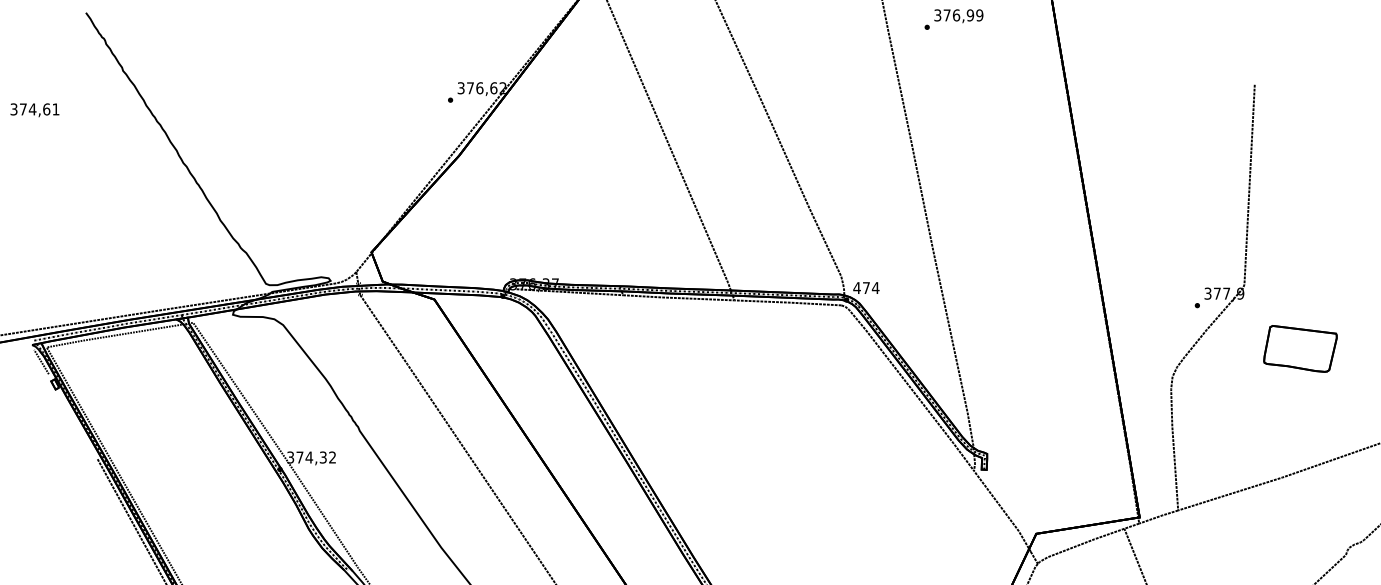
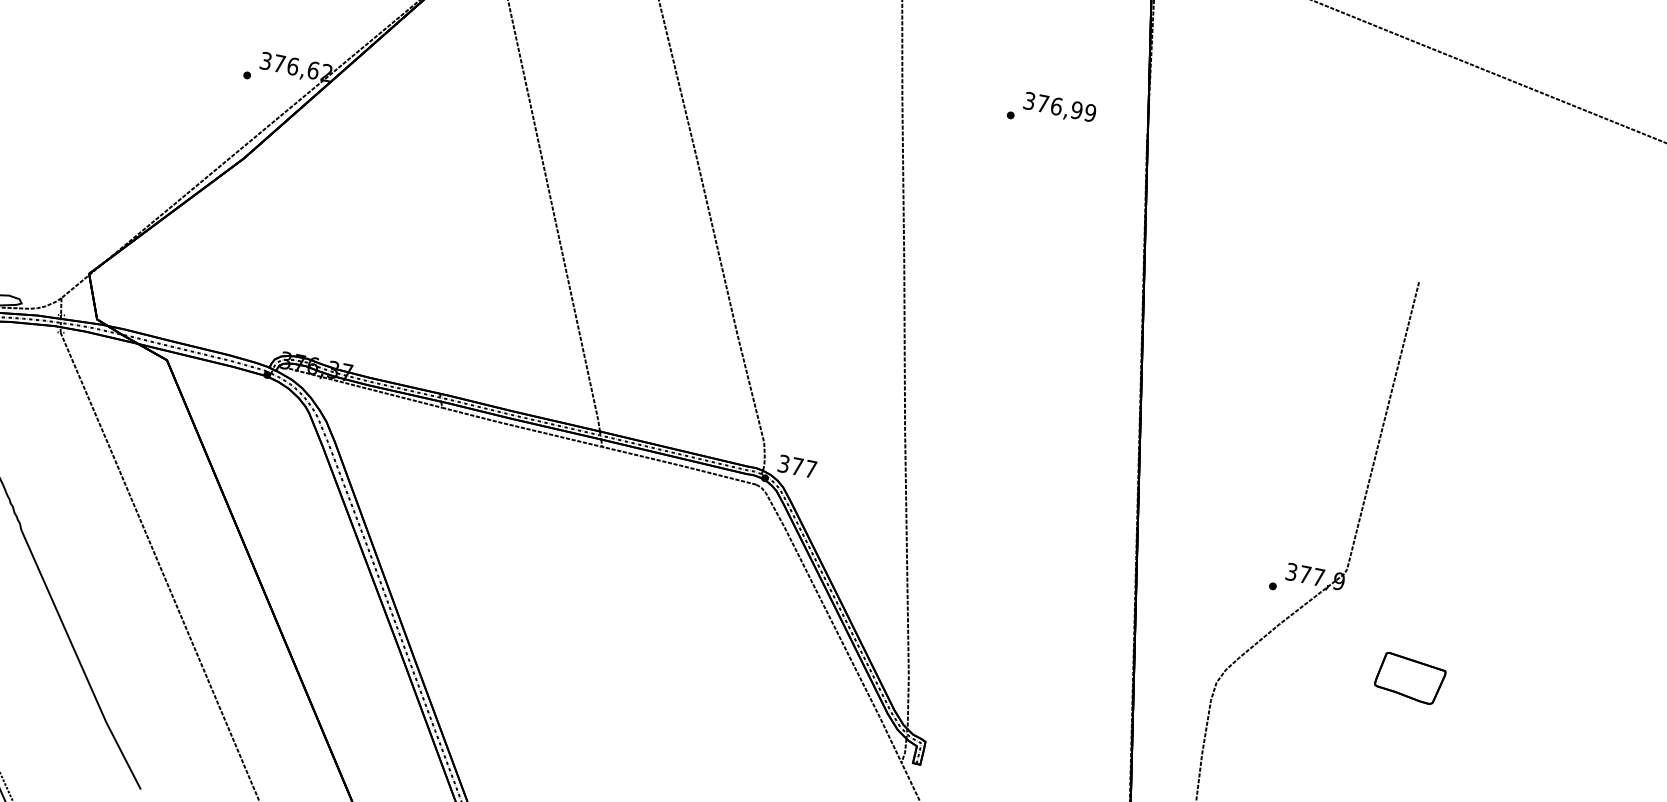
text: (953, 19) -> (1051, 111), moved
text: (866, 288) -> (797, 467), 474 -> 377
part: (1300, 348) -> (1410, 677), size x0.62

